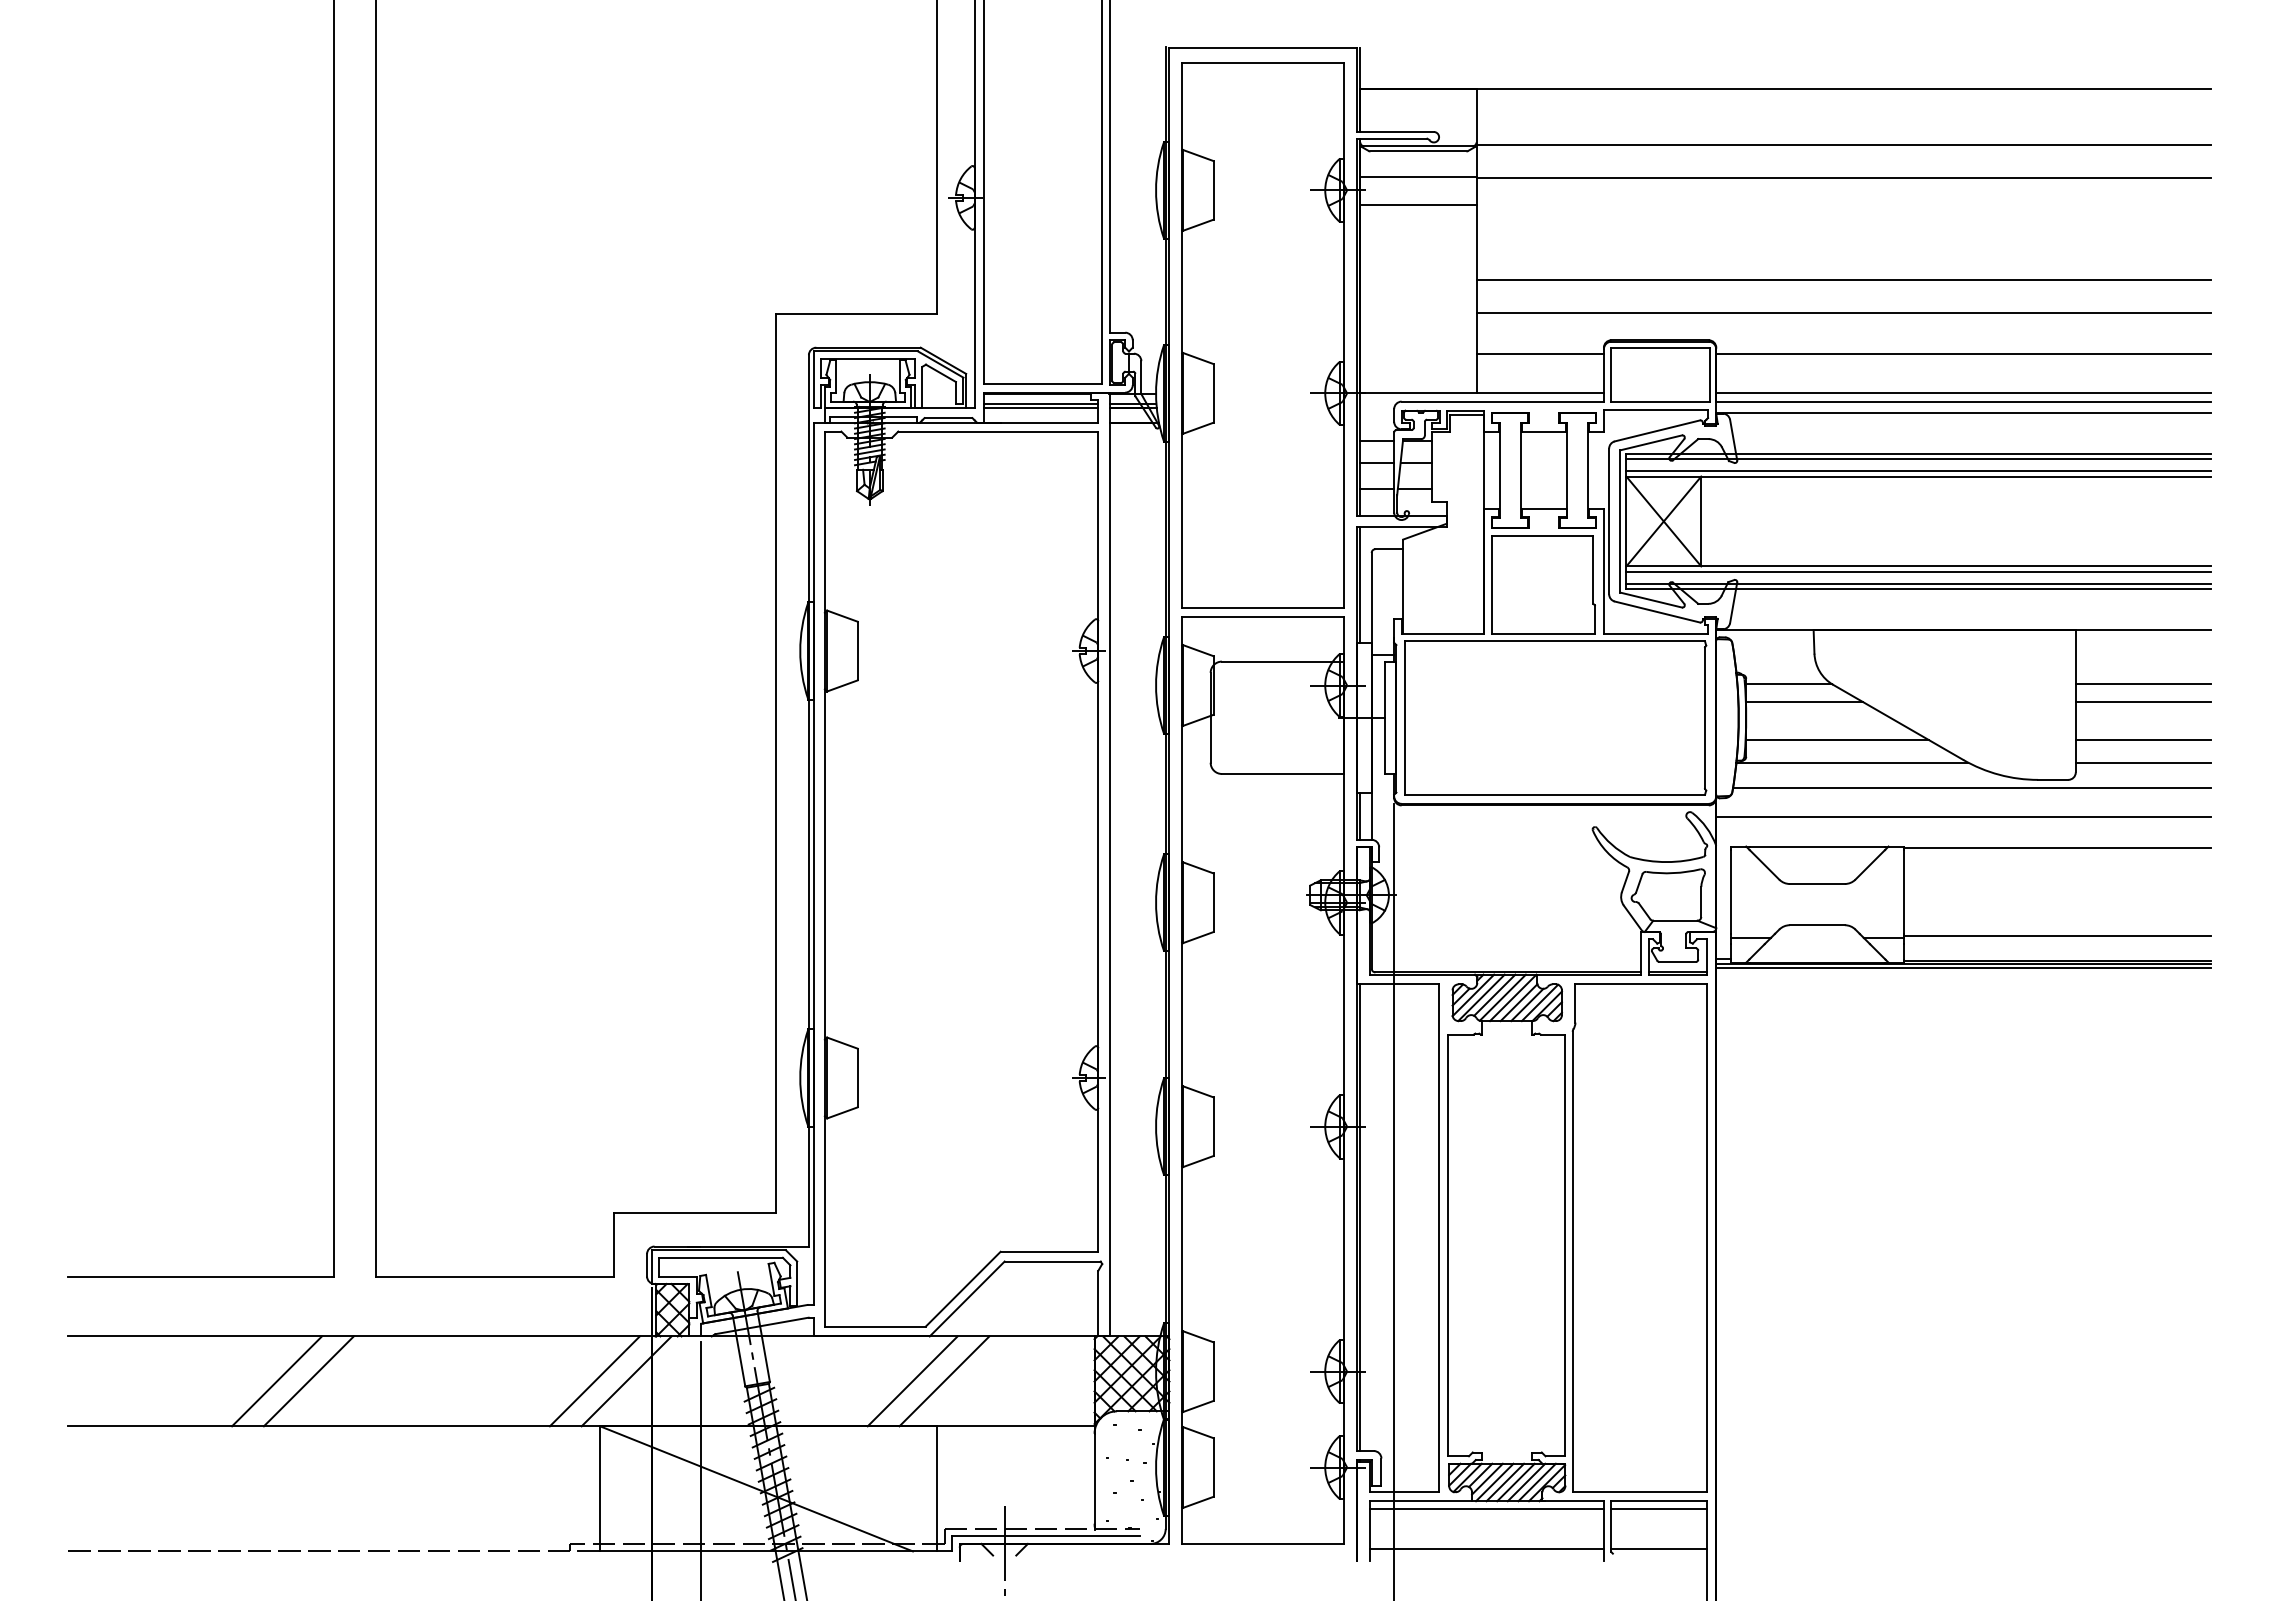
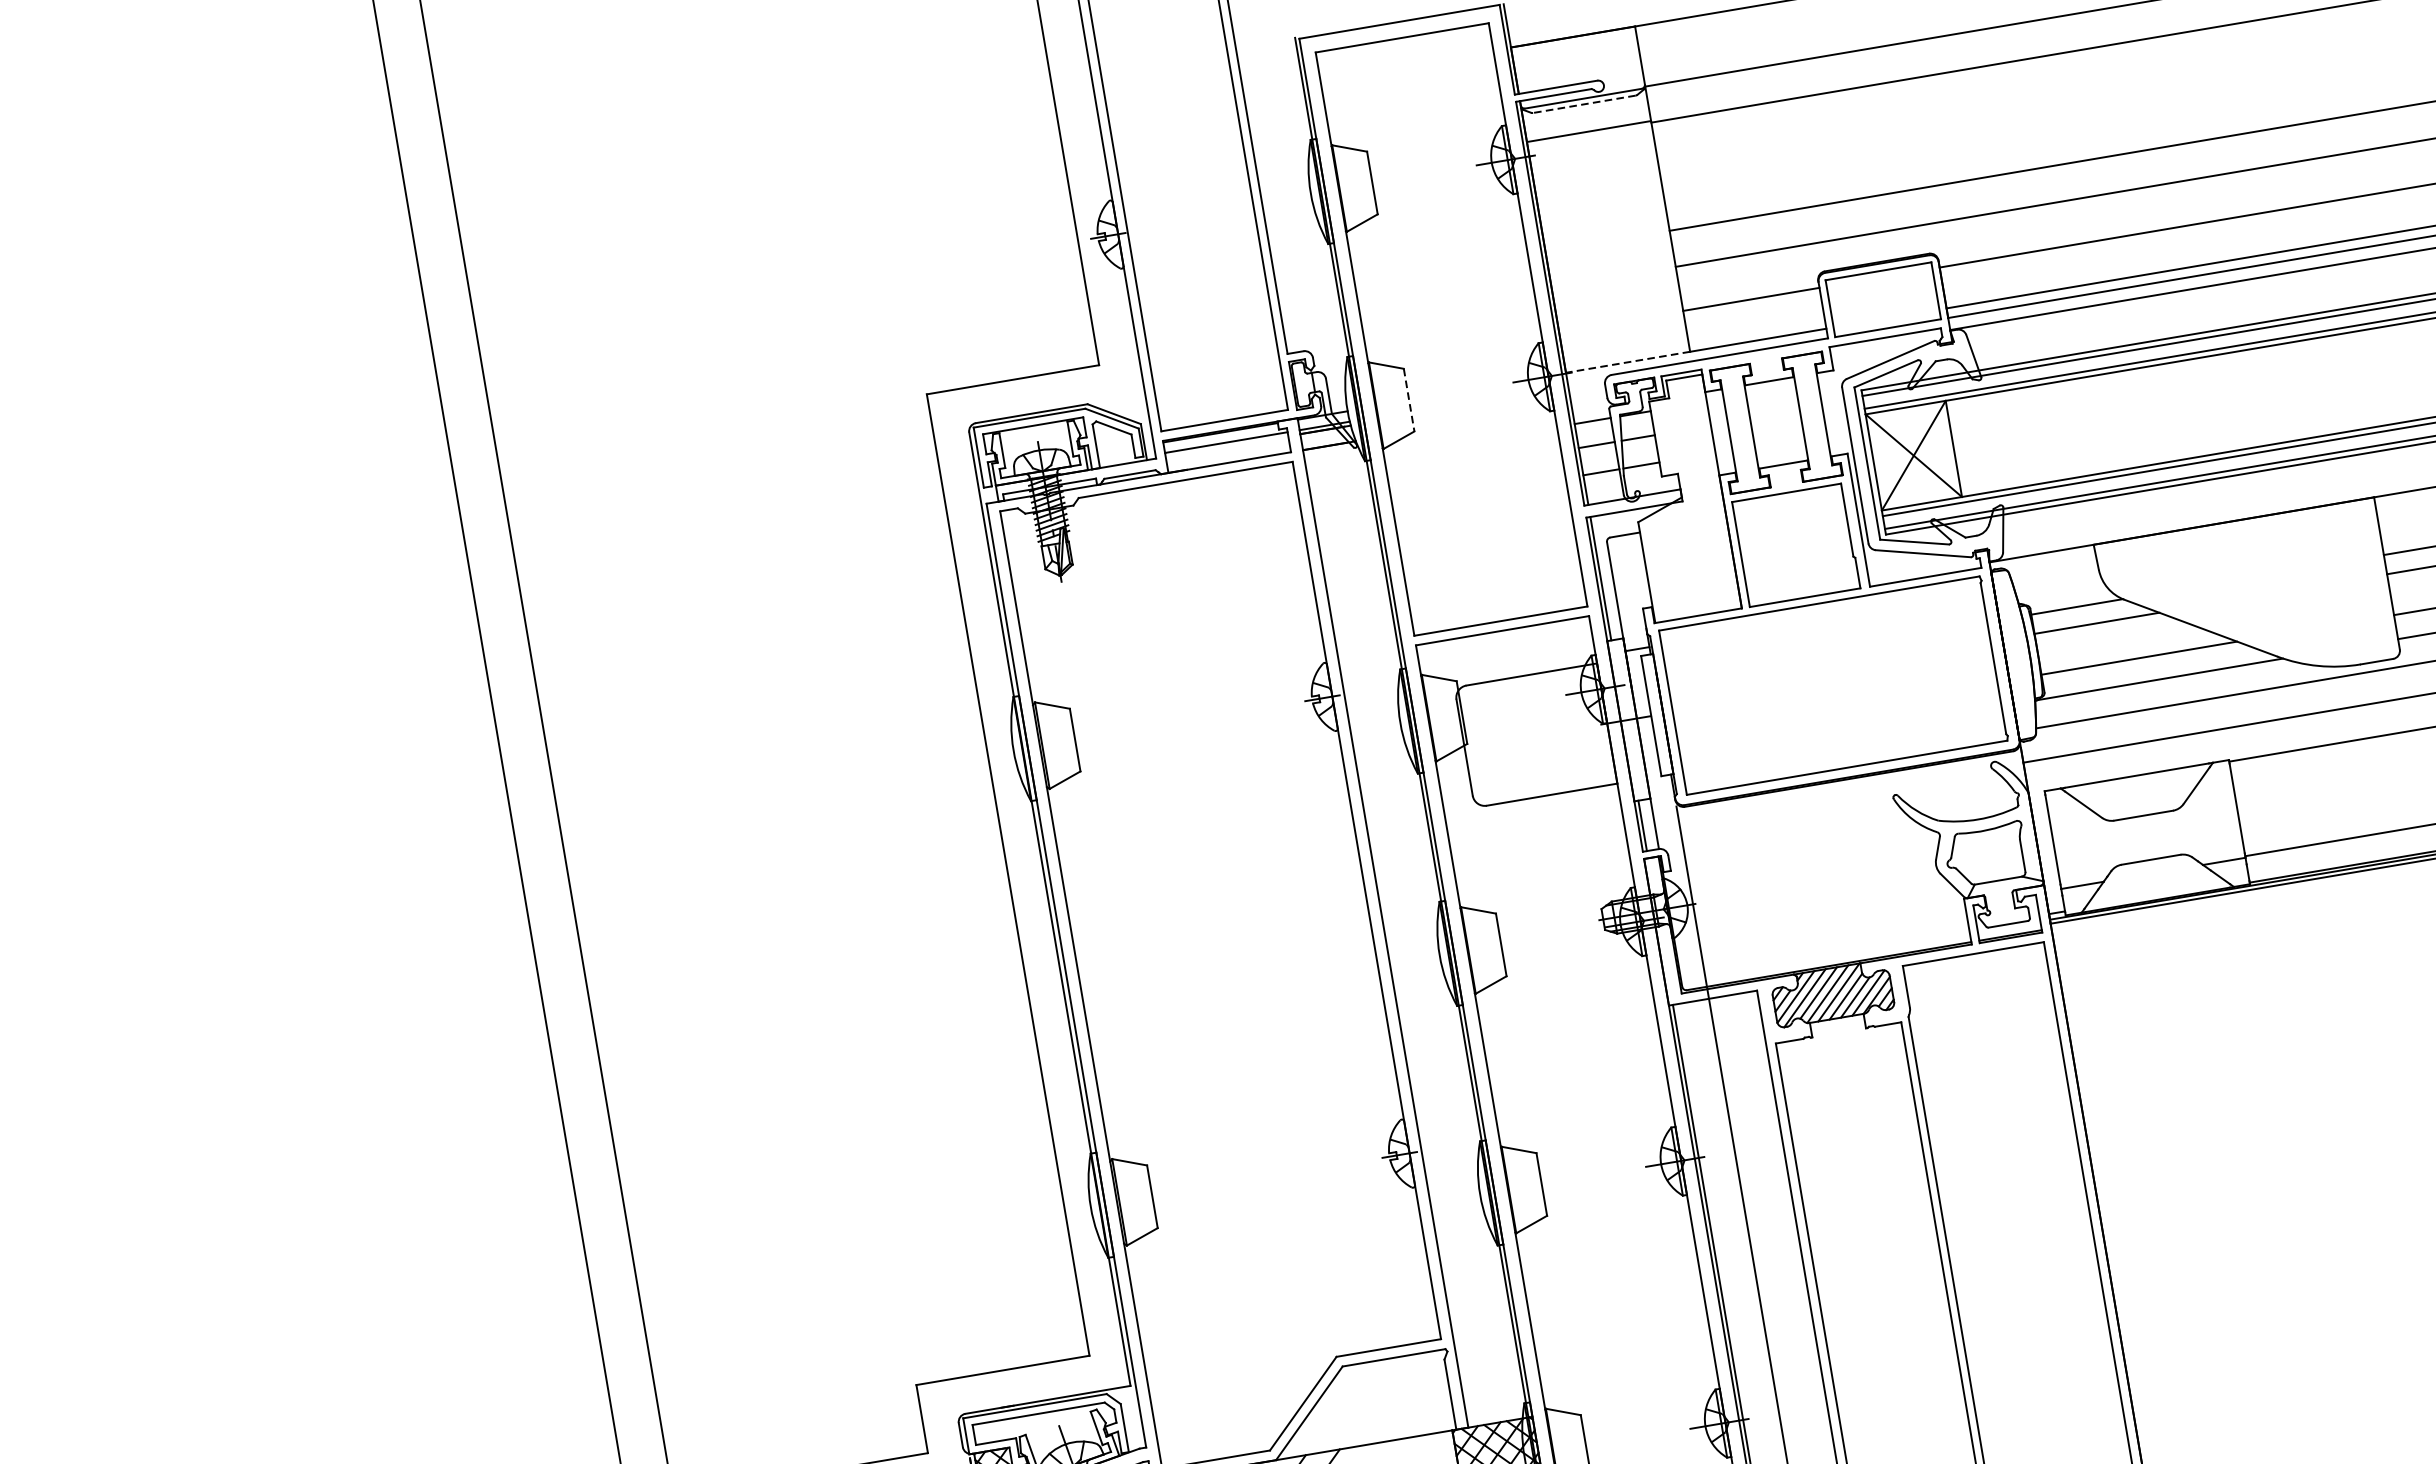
line: (1418, 151) -> (1584, 104), solid -> dashed
line: (1418, 205) -> (1594, 162), removed
line: (1417, 392) -> (1627, 362), solid -> dashed
line: (1213, 393) -> (1408, 400), solid -> dashed
line: (1040, 407) -> (1226, 446), removed

